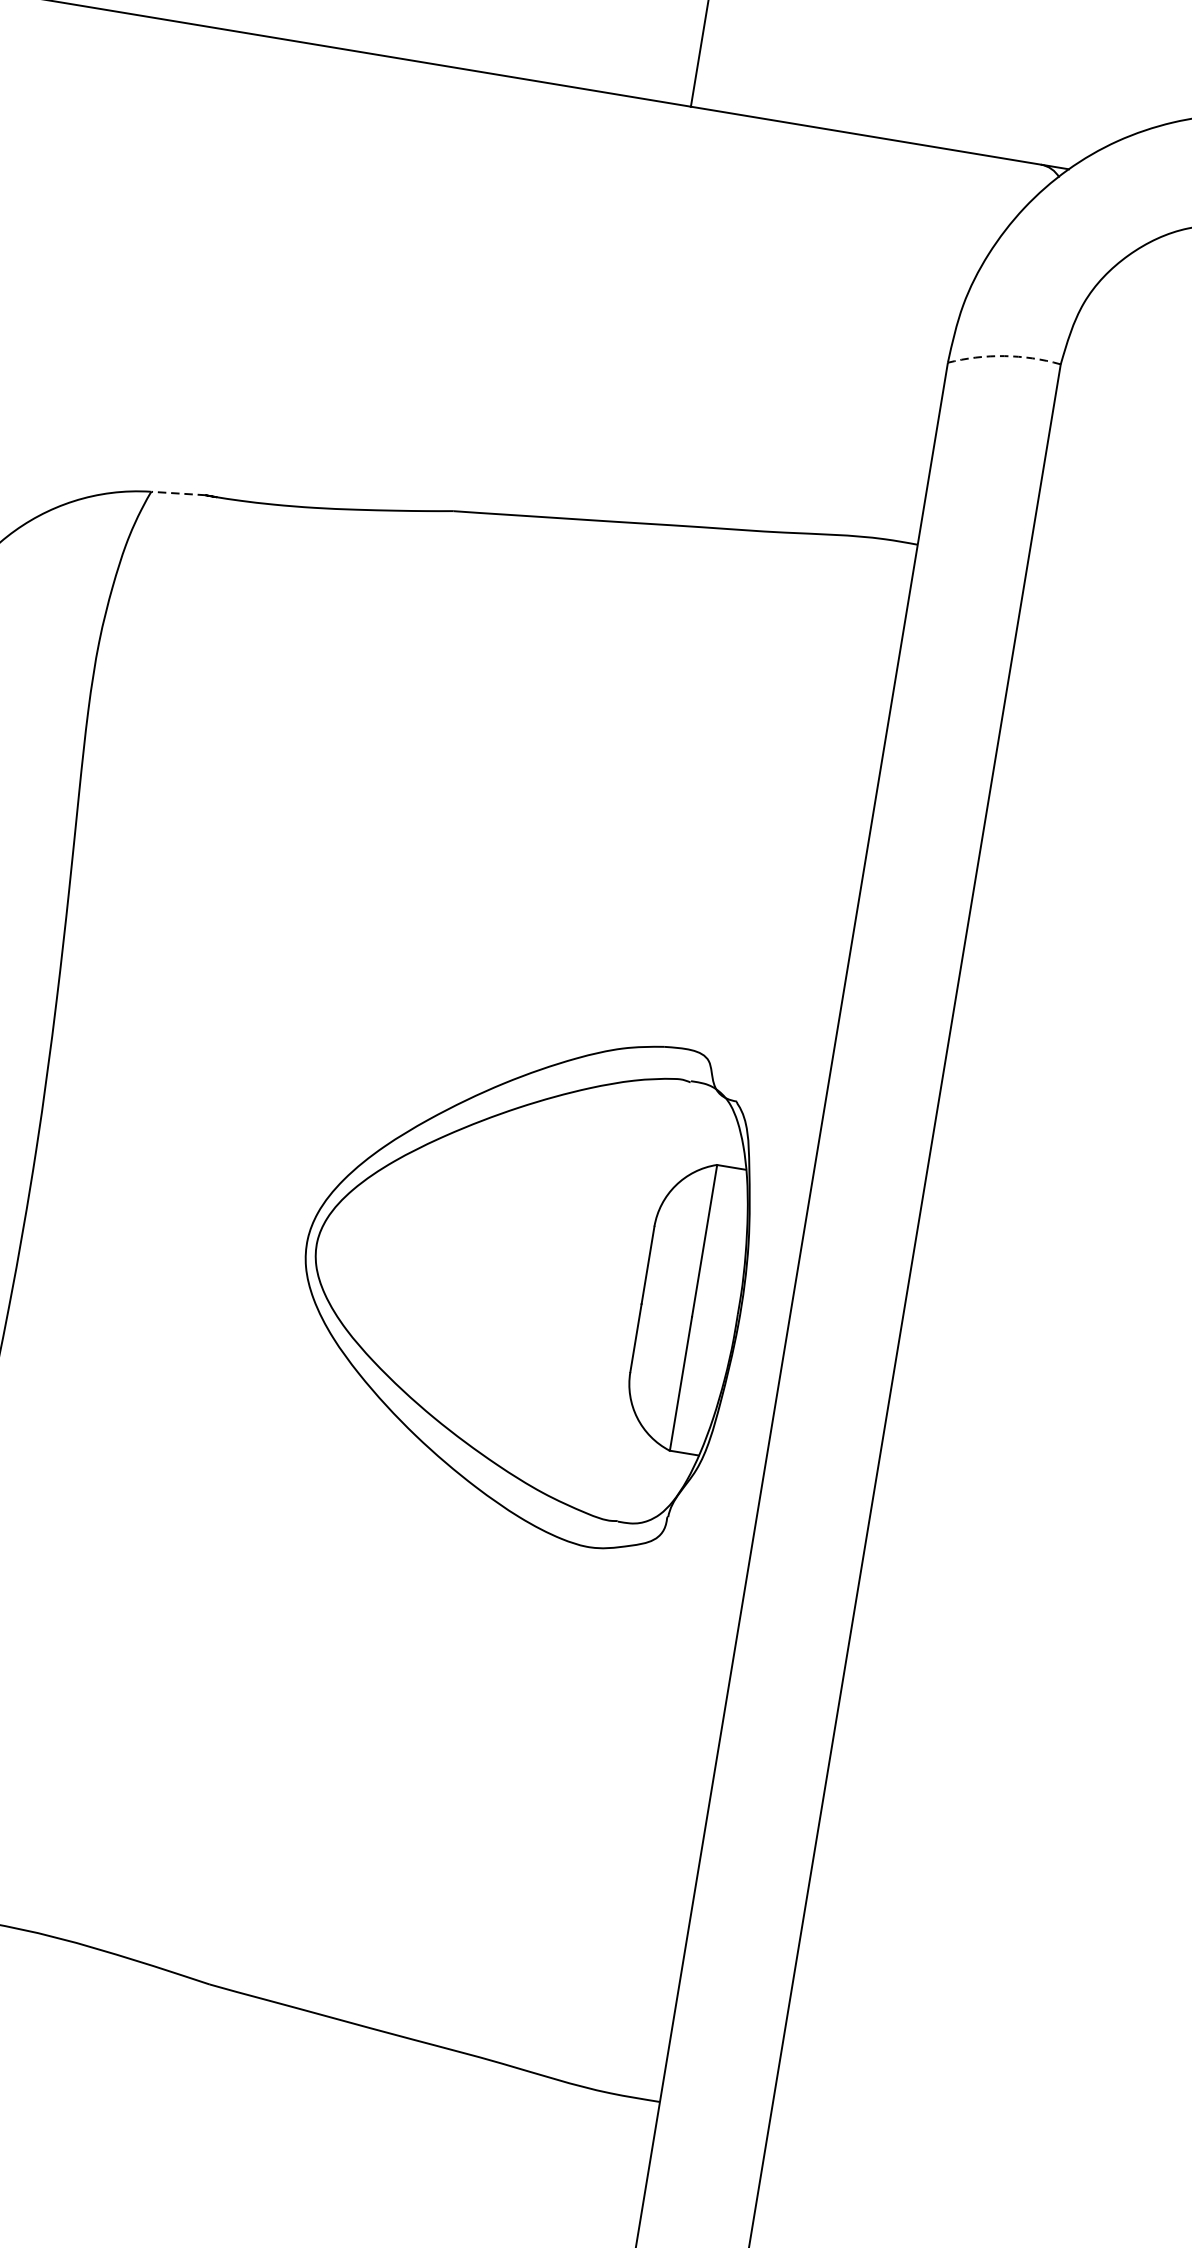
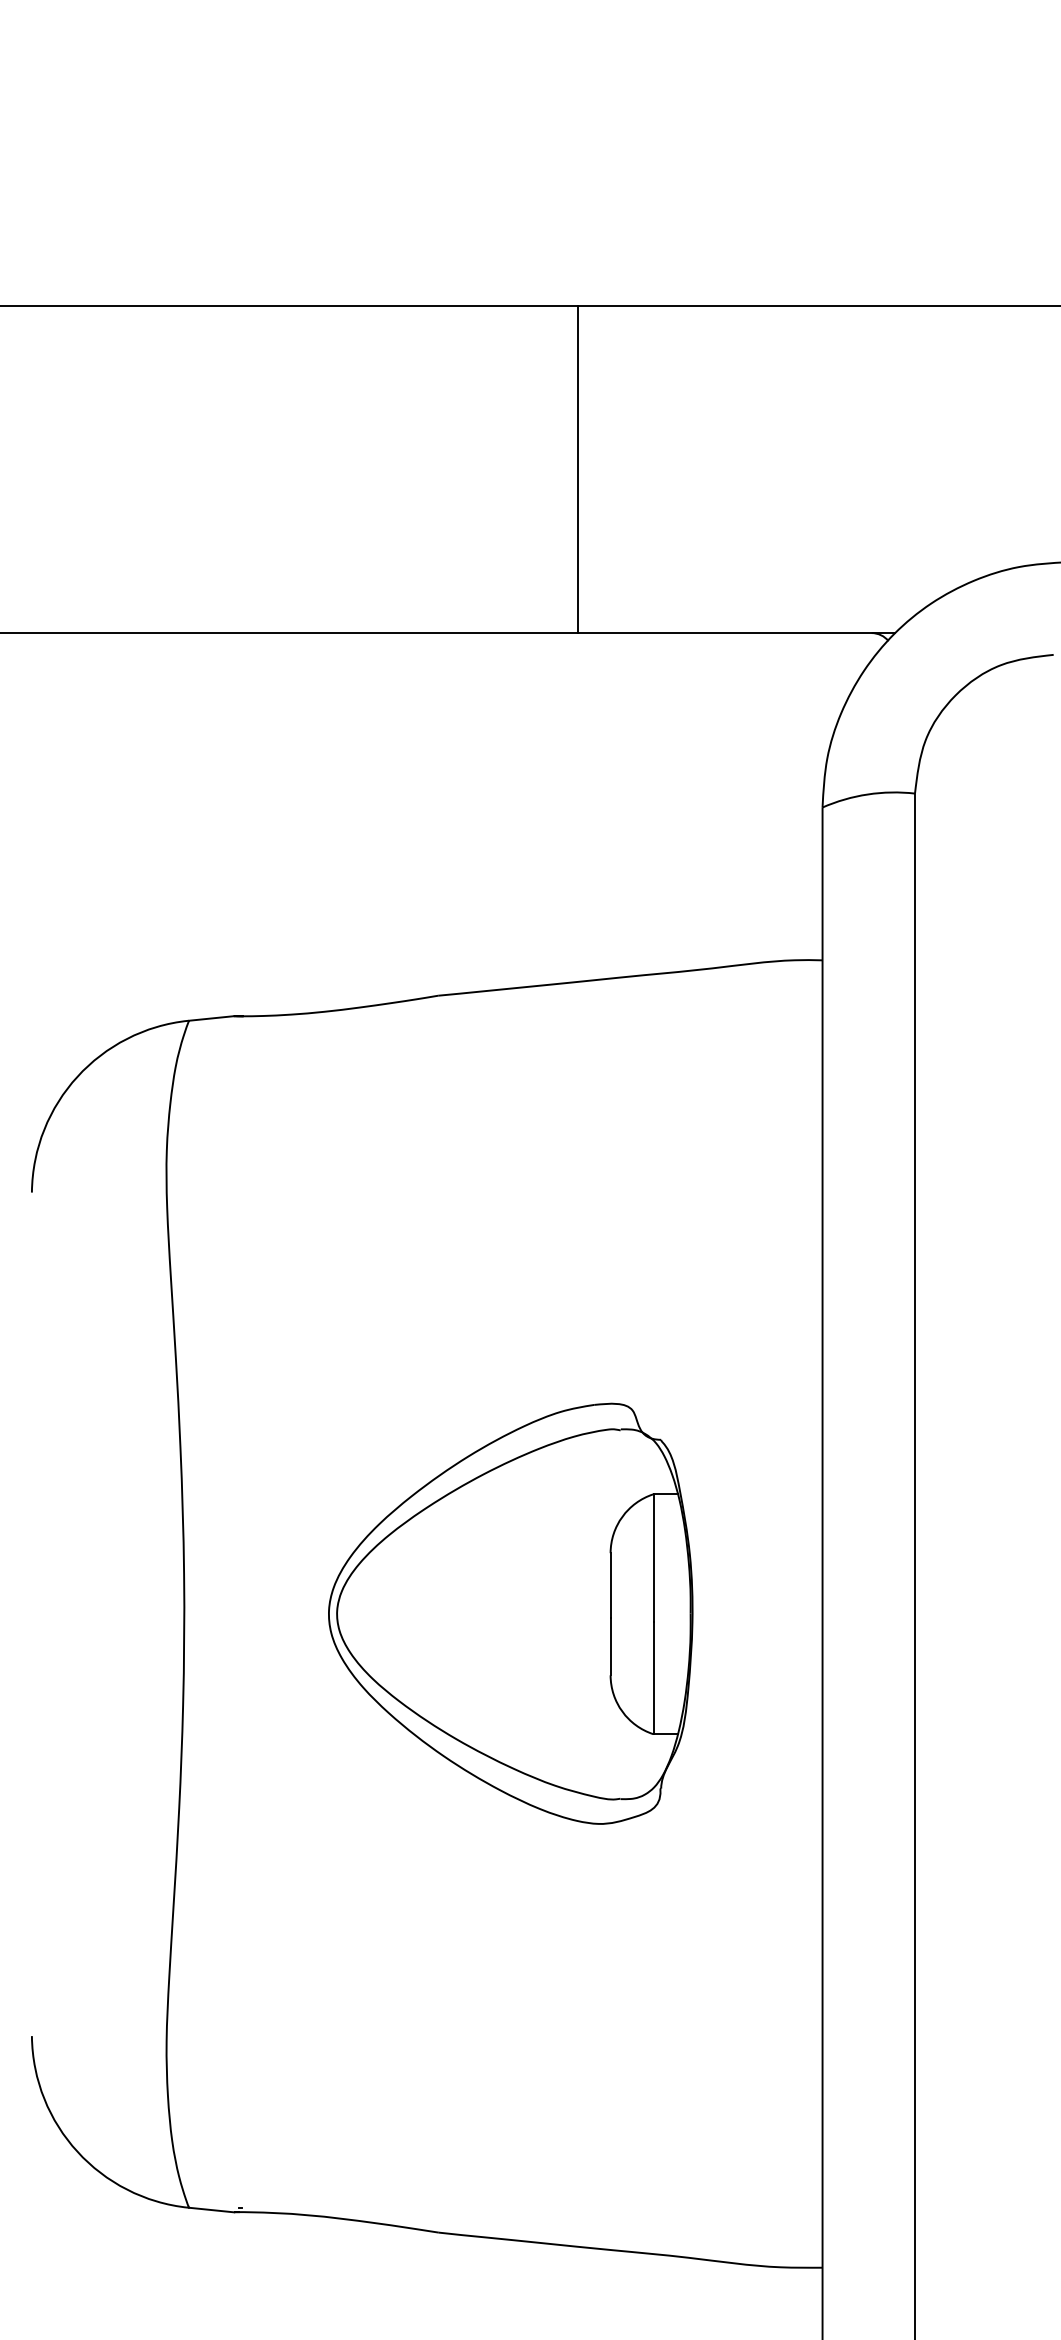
arc: (1004, 356) -> (867, 794), dashed -> solid
line: (178, 493) -> (211, 1018), dashed -> solid
part: (523, 1278) -> (510, 1613), moved

